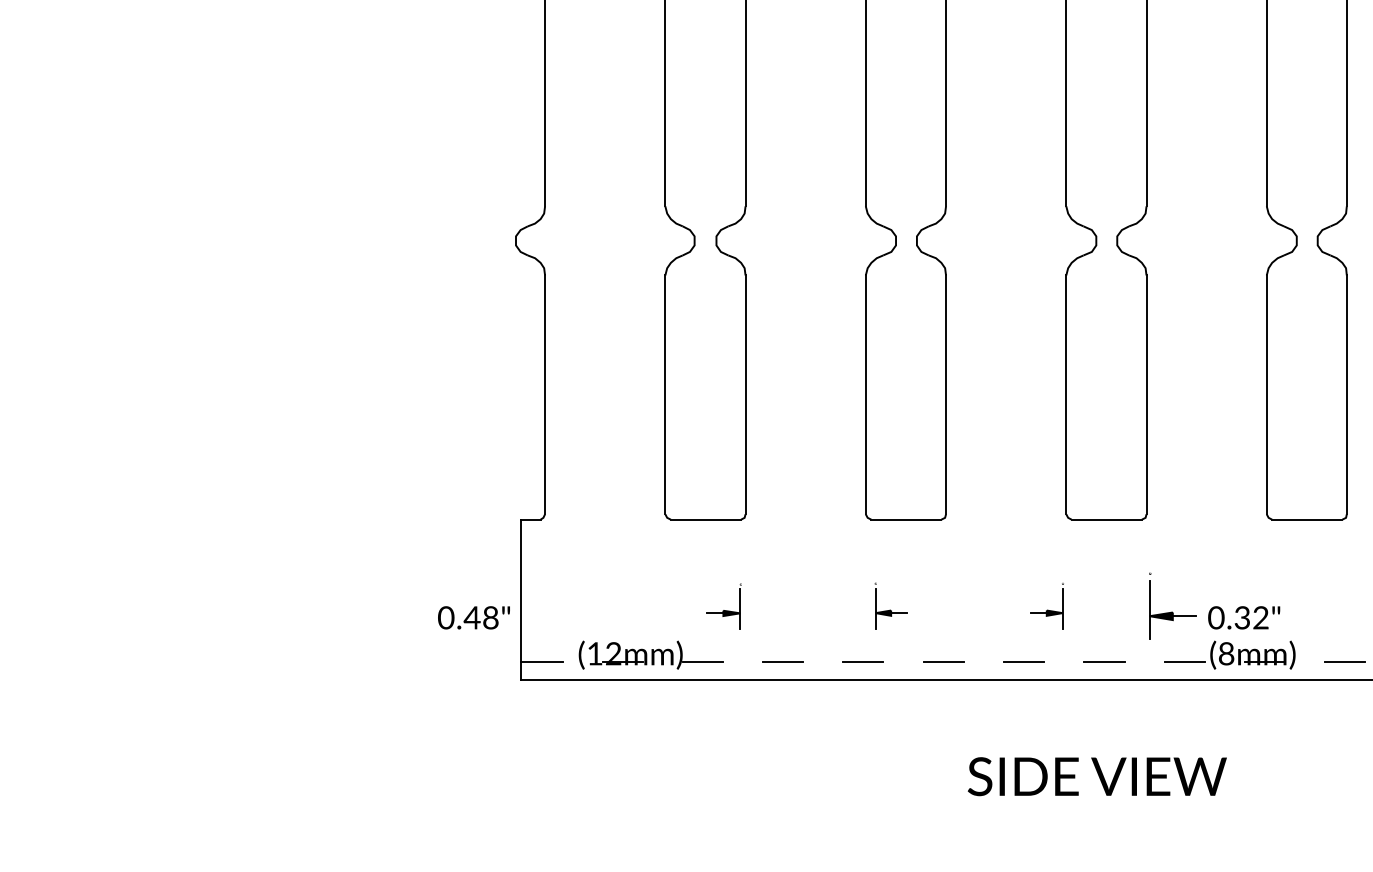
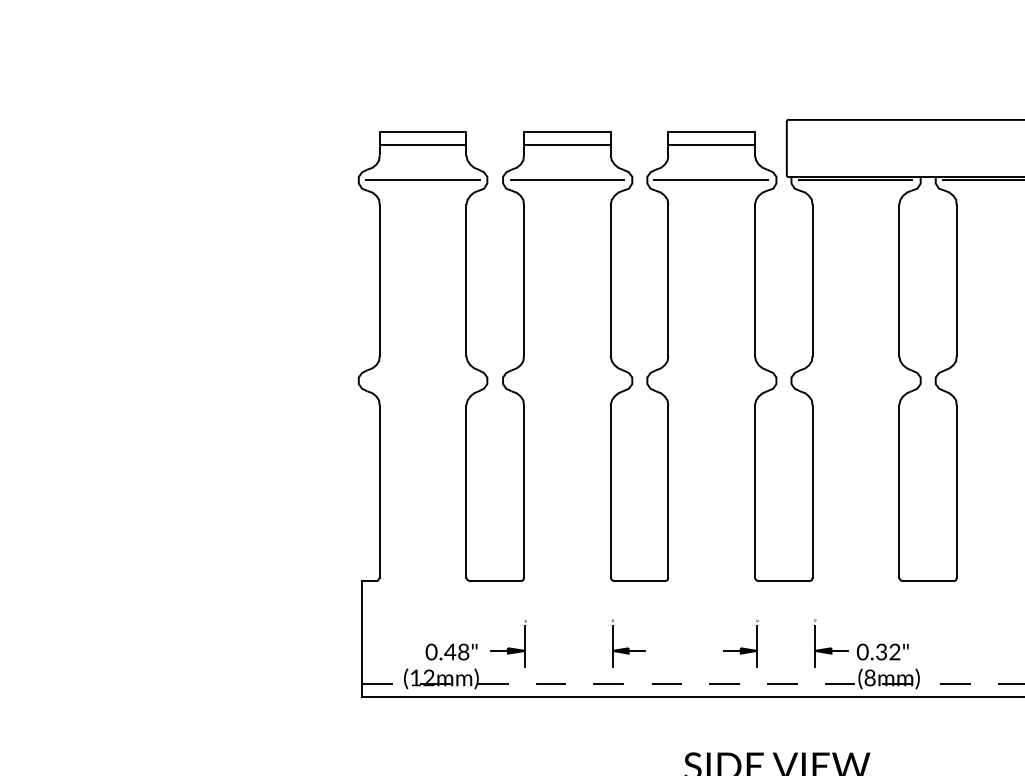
part: (724, 605) -> (508, 643), size x1.43
part: (890, 605) -> (628, 643), size x1.43
part: (1046, 605) -> (740, 643), size x1.43
text: (473, 617) -> (451, 651), moved

